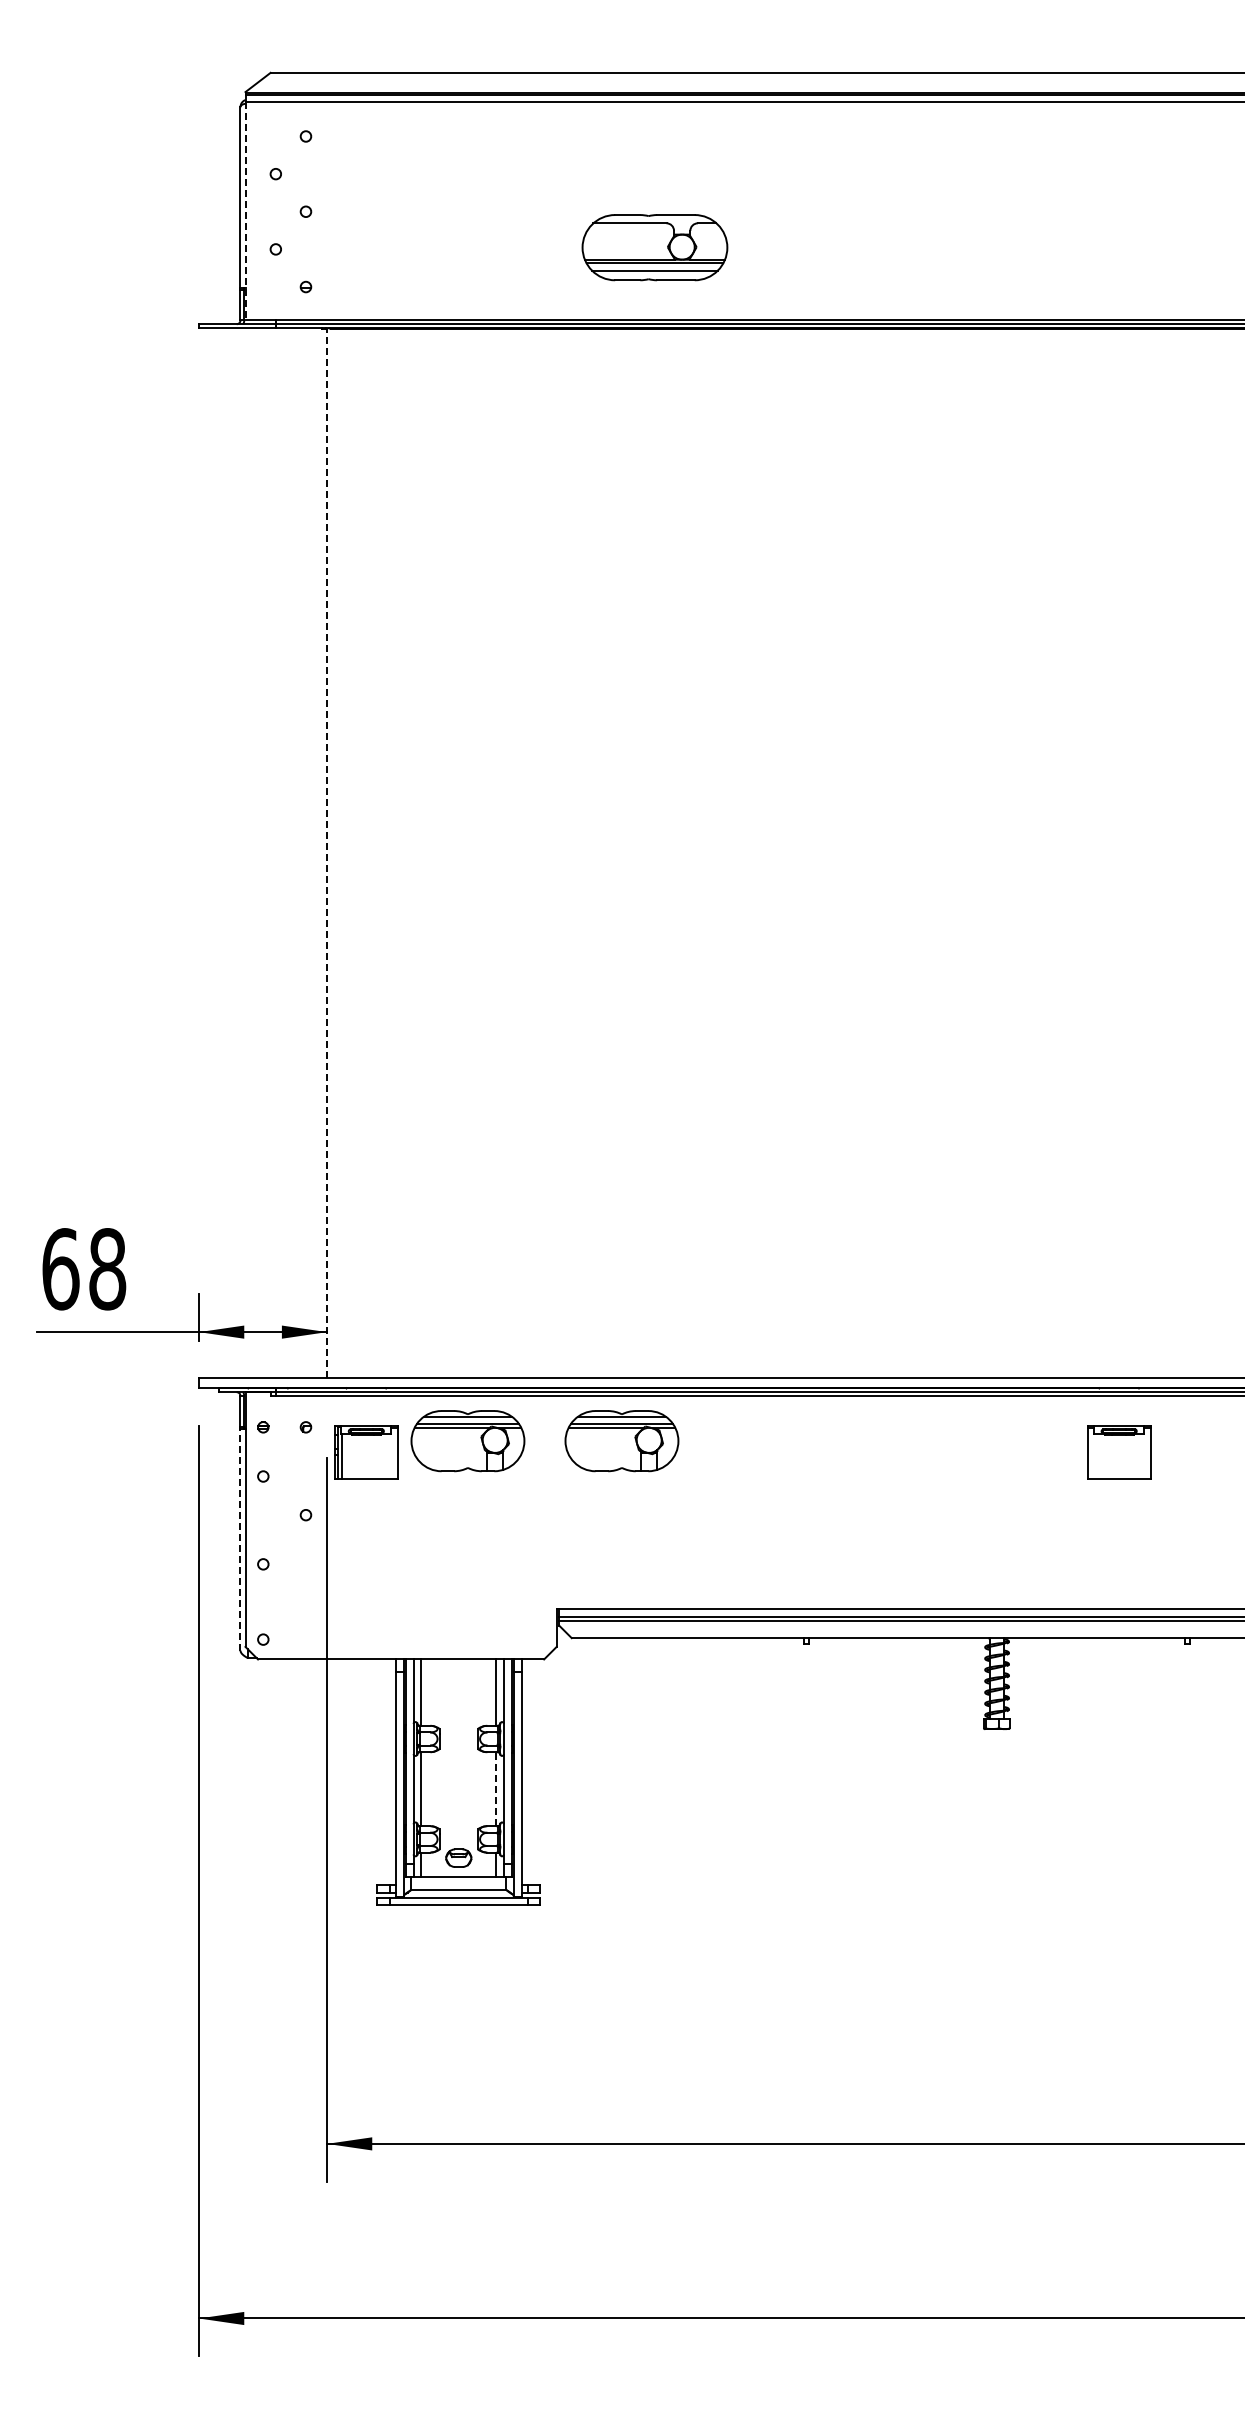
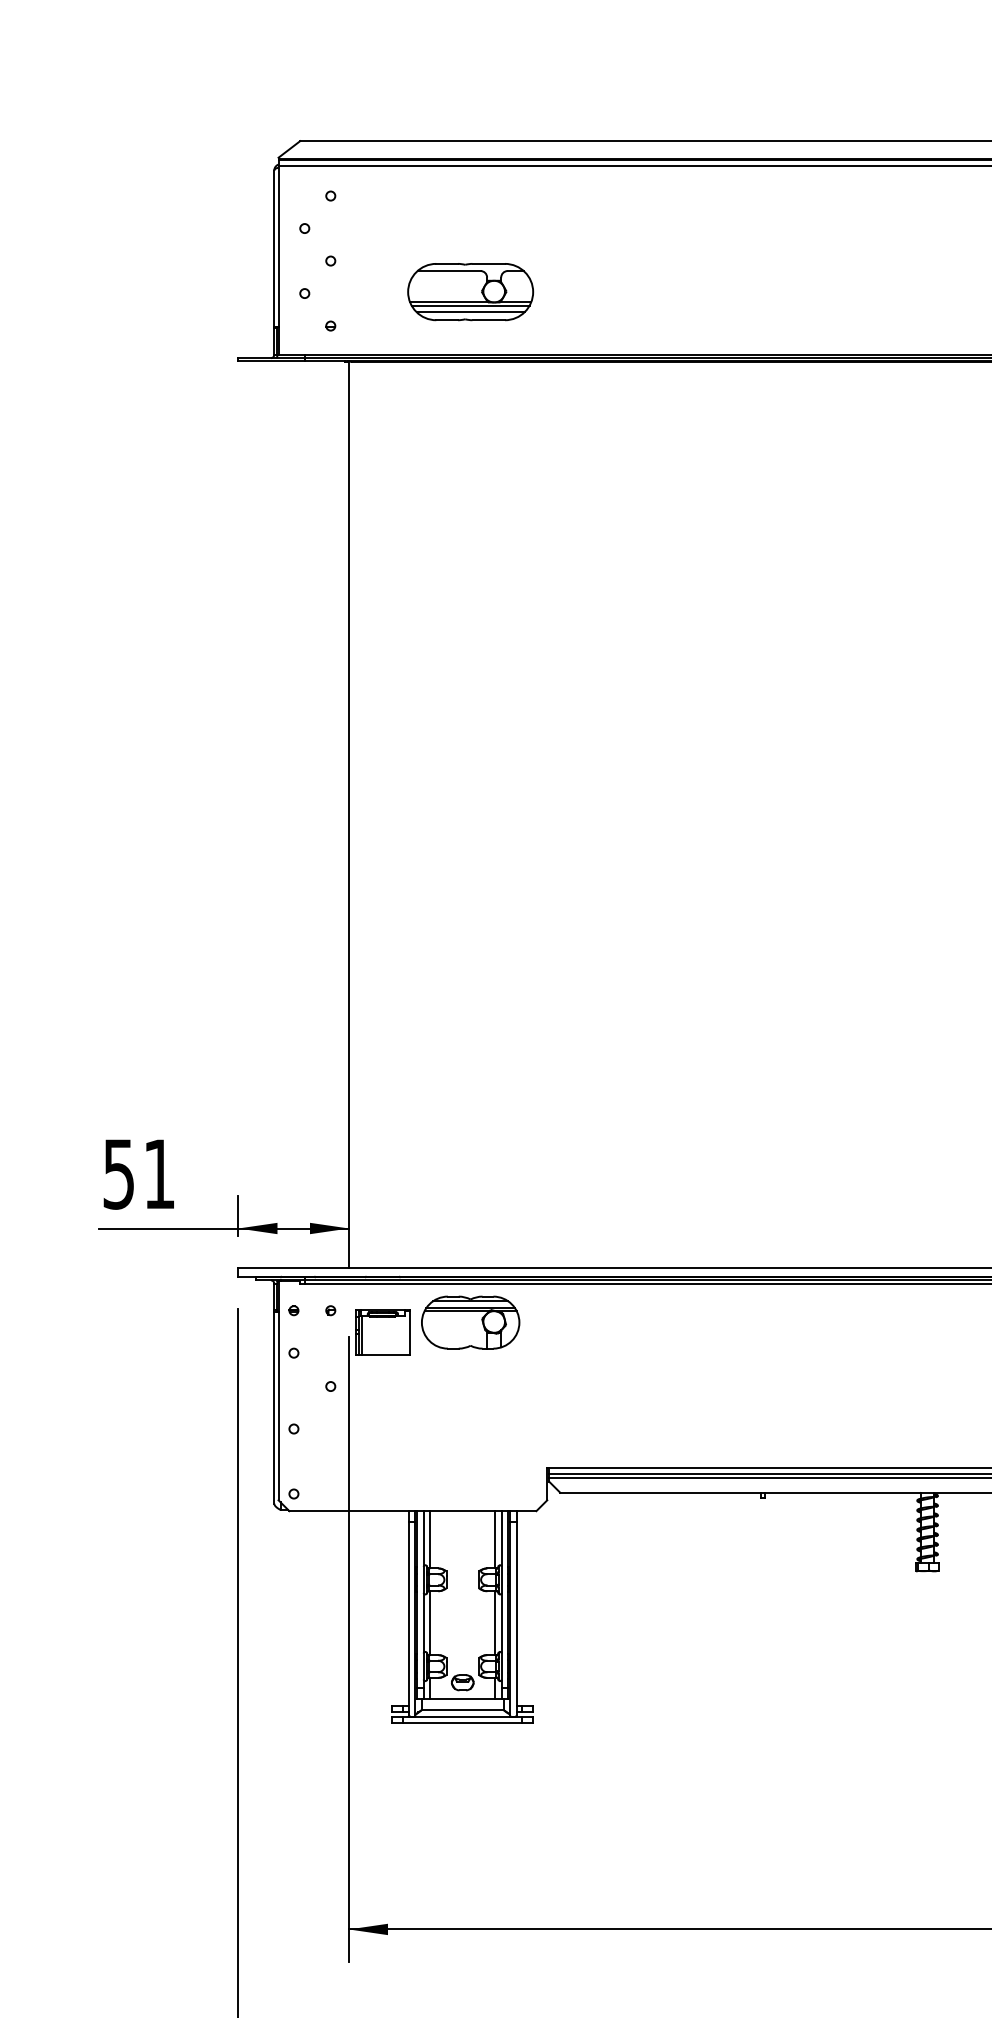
line: (245, 211) -> (278, 260), dashed -> solid
part: (654, 247) -> (470, 291), moved
line: (327, 852) -> (349, 814), dashed -> solid
text: (84, 1269) -> (139, 1174), 68 -> 51
part: (621, 1441) -> (603, 1322), removed
line: (240, 1539) -> (274, 1407), dashed -> solid
line: (496, 1788) -> (495, 1622), dashed -> solid

